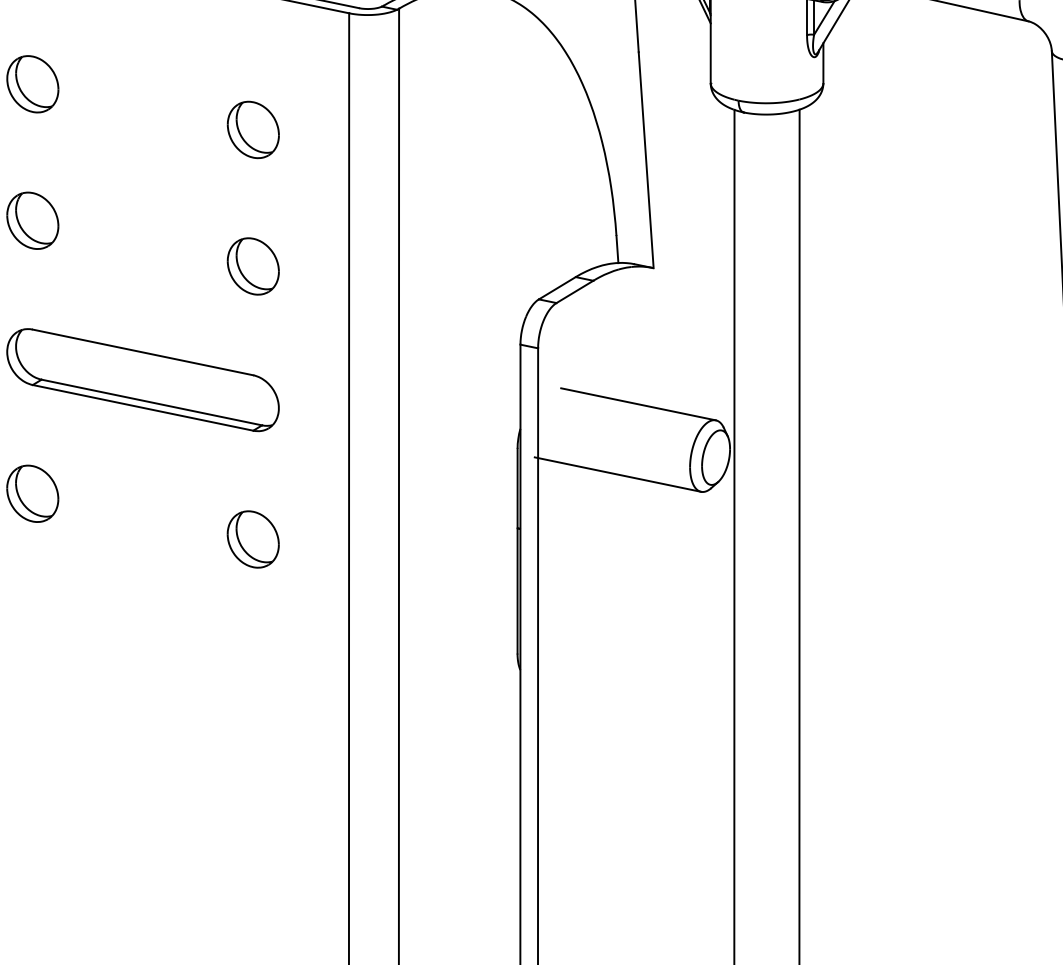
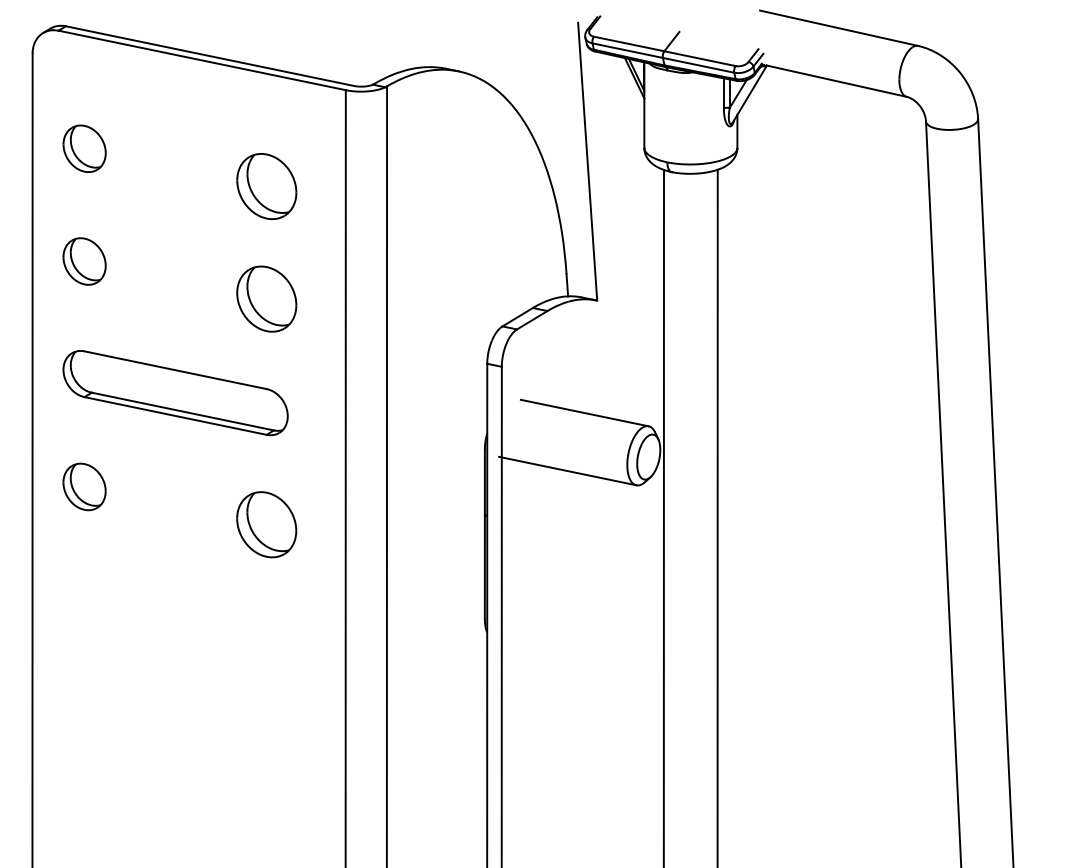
part: (253, 129) -> (266, 186), size x1.4
part: (253, 266) -> (266, 299), size x1.4
part: (253, 539) -> (266, 524), size x1.4

